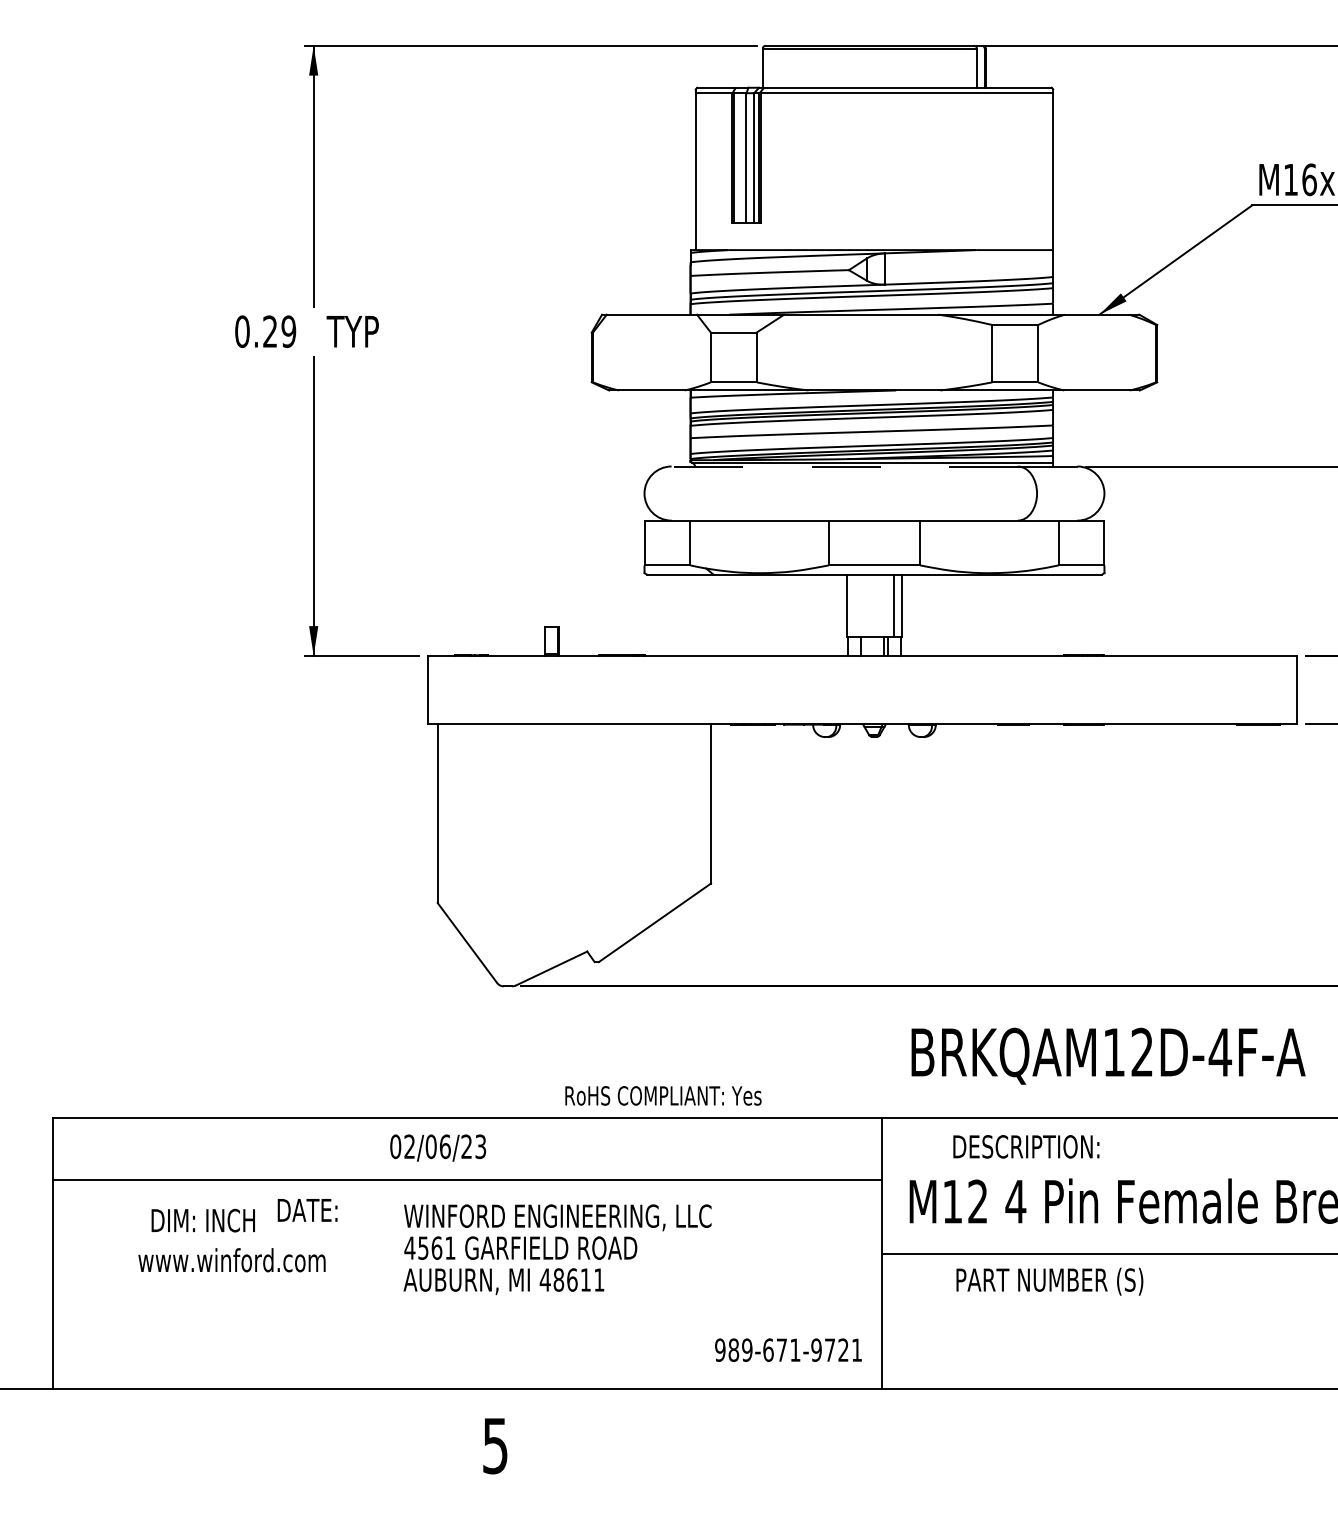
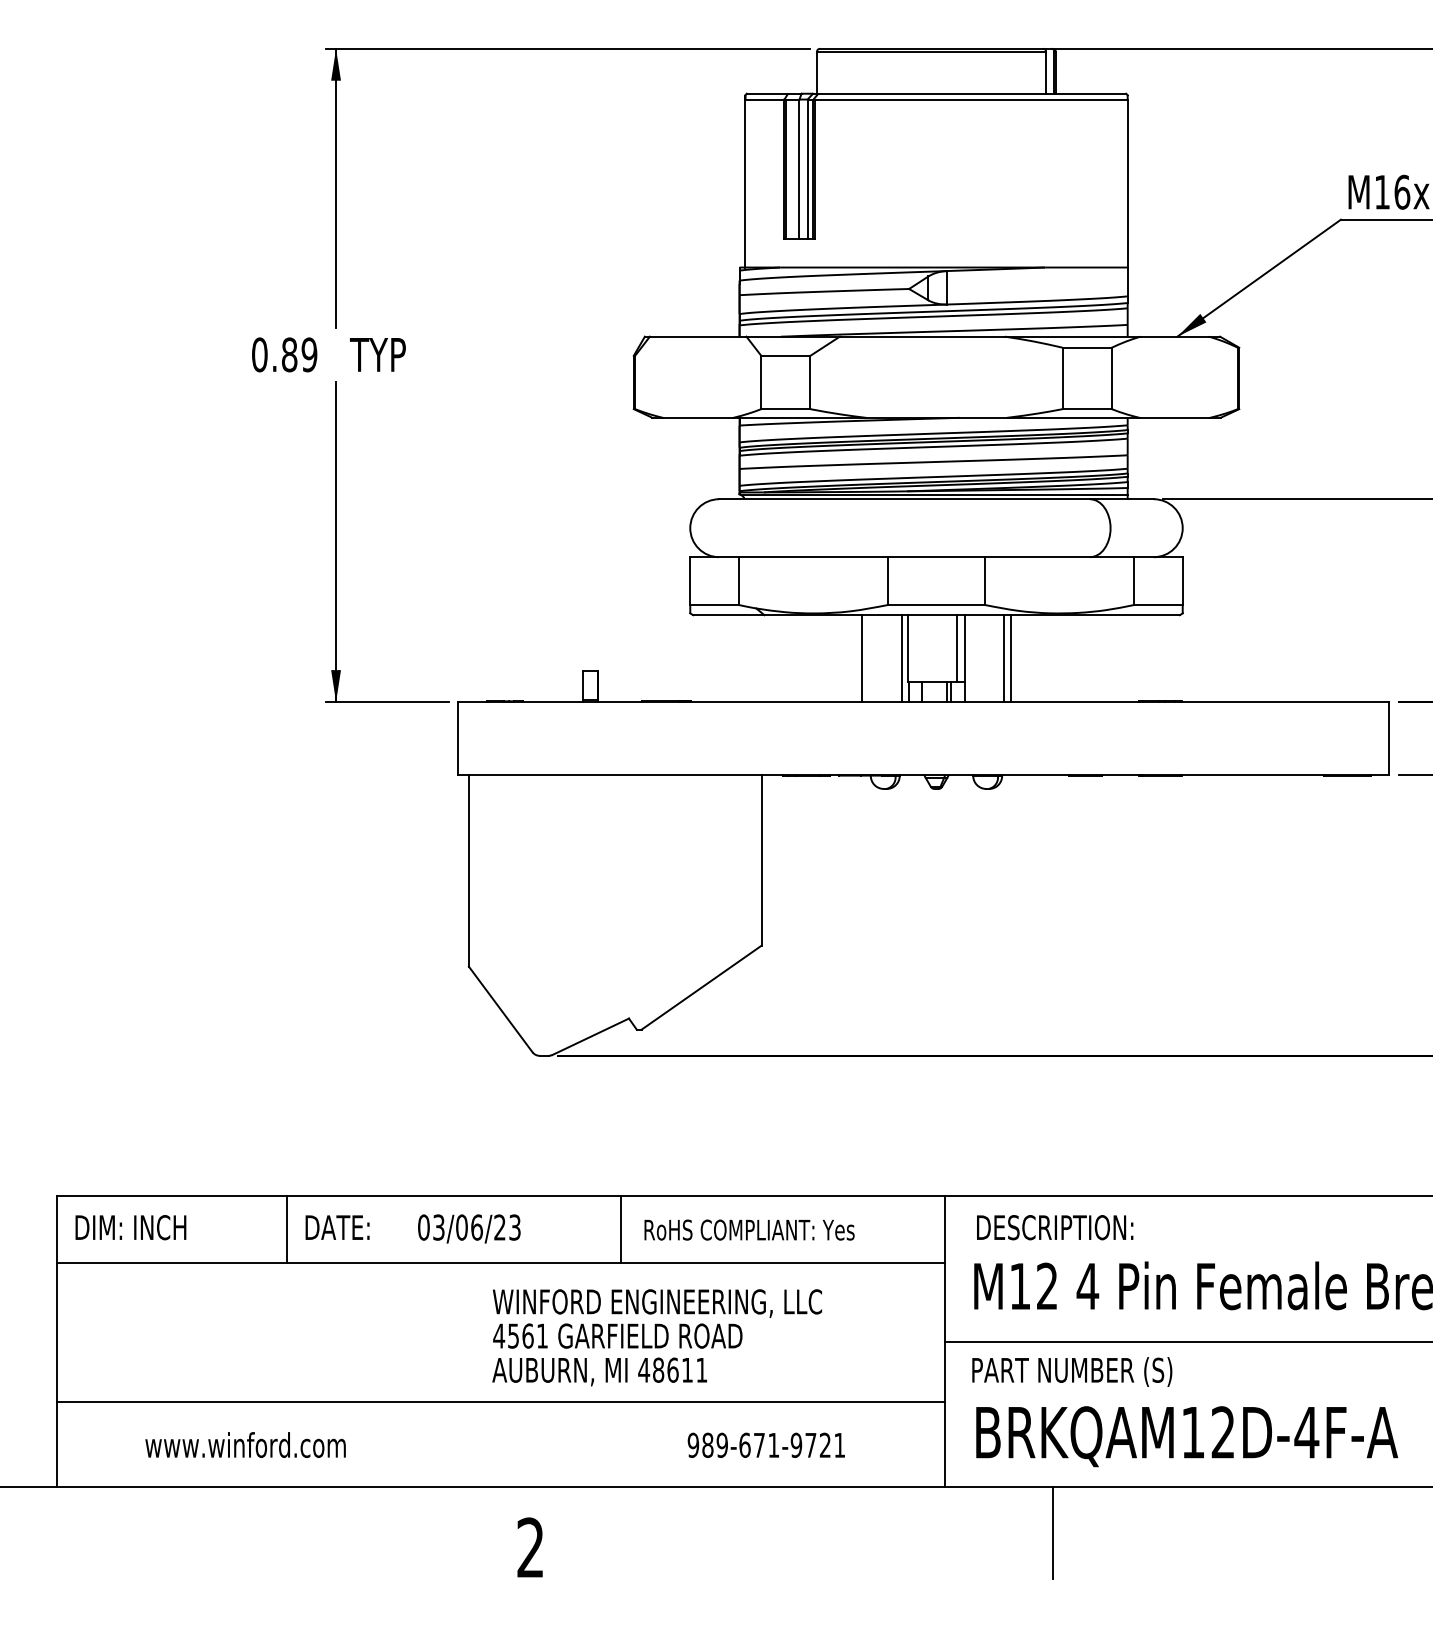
text: (270, 331) -> (289, 354), 0.29 -> 0.89
line: (844, 466) -> (904, 499), dashed -> solid
line: (805, 615) -> (862, 658), added
line: (841, 615) -> (901, 658), added
line: (937, 615) -> (1004, 658), added
line: (943, 615) -> (1010, 658), added
text: (1108, 1056) -> (1187, 1436), moved
text: (663, 1095) -> (749, 1229), moved
text: (409, 1146) -> (438, 1227), 02/06/23 -> 03/06/23
text: (1026, 1146) -> (1055, 1227), moved
line: (267, 1148) -> (286, 1229), added
line: (580, 1148) -> (621, 1229), added
text: (307, 1210) -> (337, 1227), moved
text: (202, 1220) -> (130, 1227), moved
text: (556, 1249) -> (656, 1337), moved
text: (231, 1259) -> (245, 1444), moved
text: (1050, 1281) -> (1072, 1371), moved
line: (467, 1309) -> (500, 1401), added
text: (787, 1349) -> (765, 1444), moved
line: (982, 1432) -> (1052, 1533), added
text: (495, 1445) -> (530, 1547), 5 -> 2

